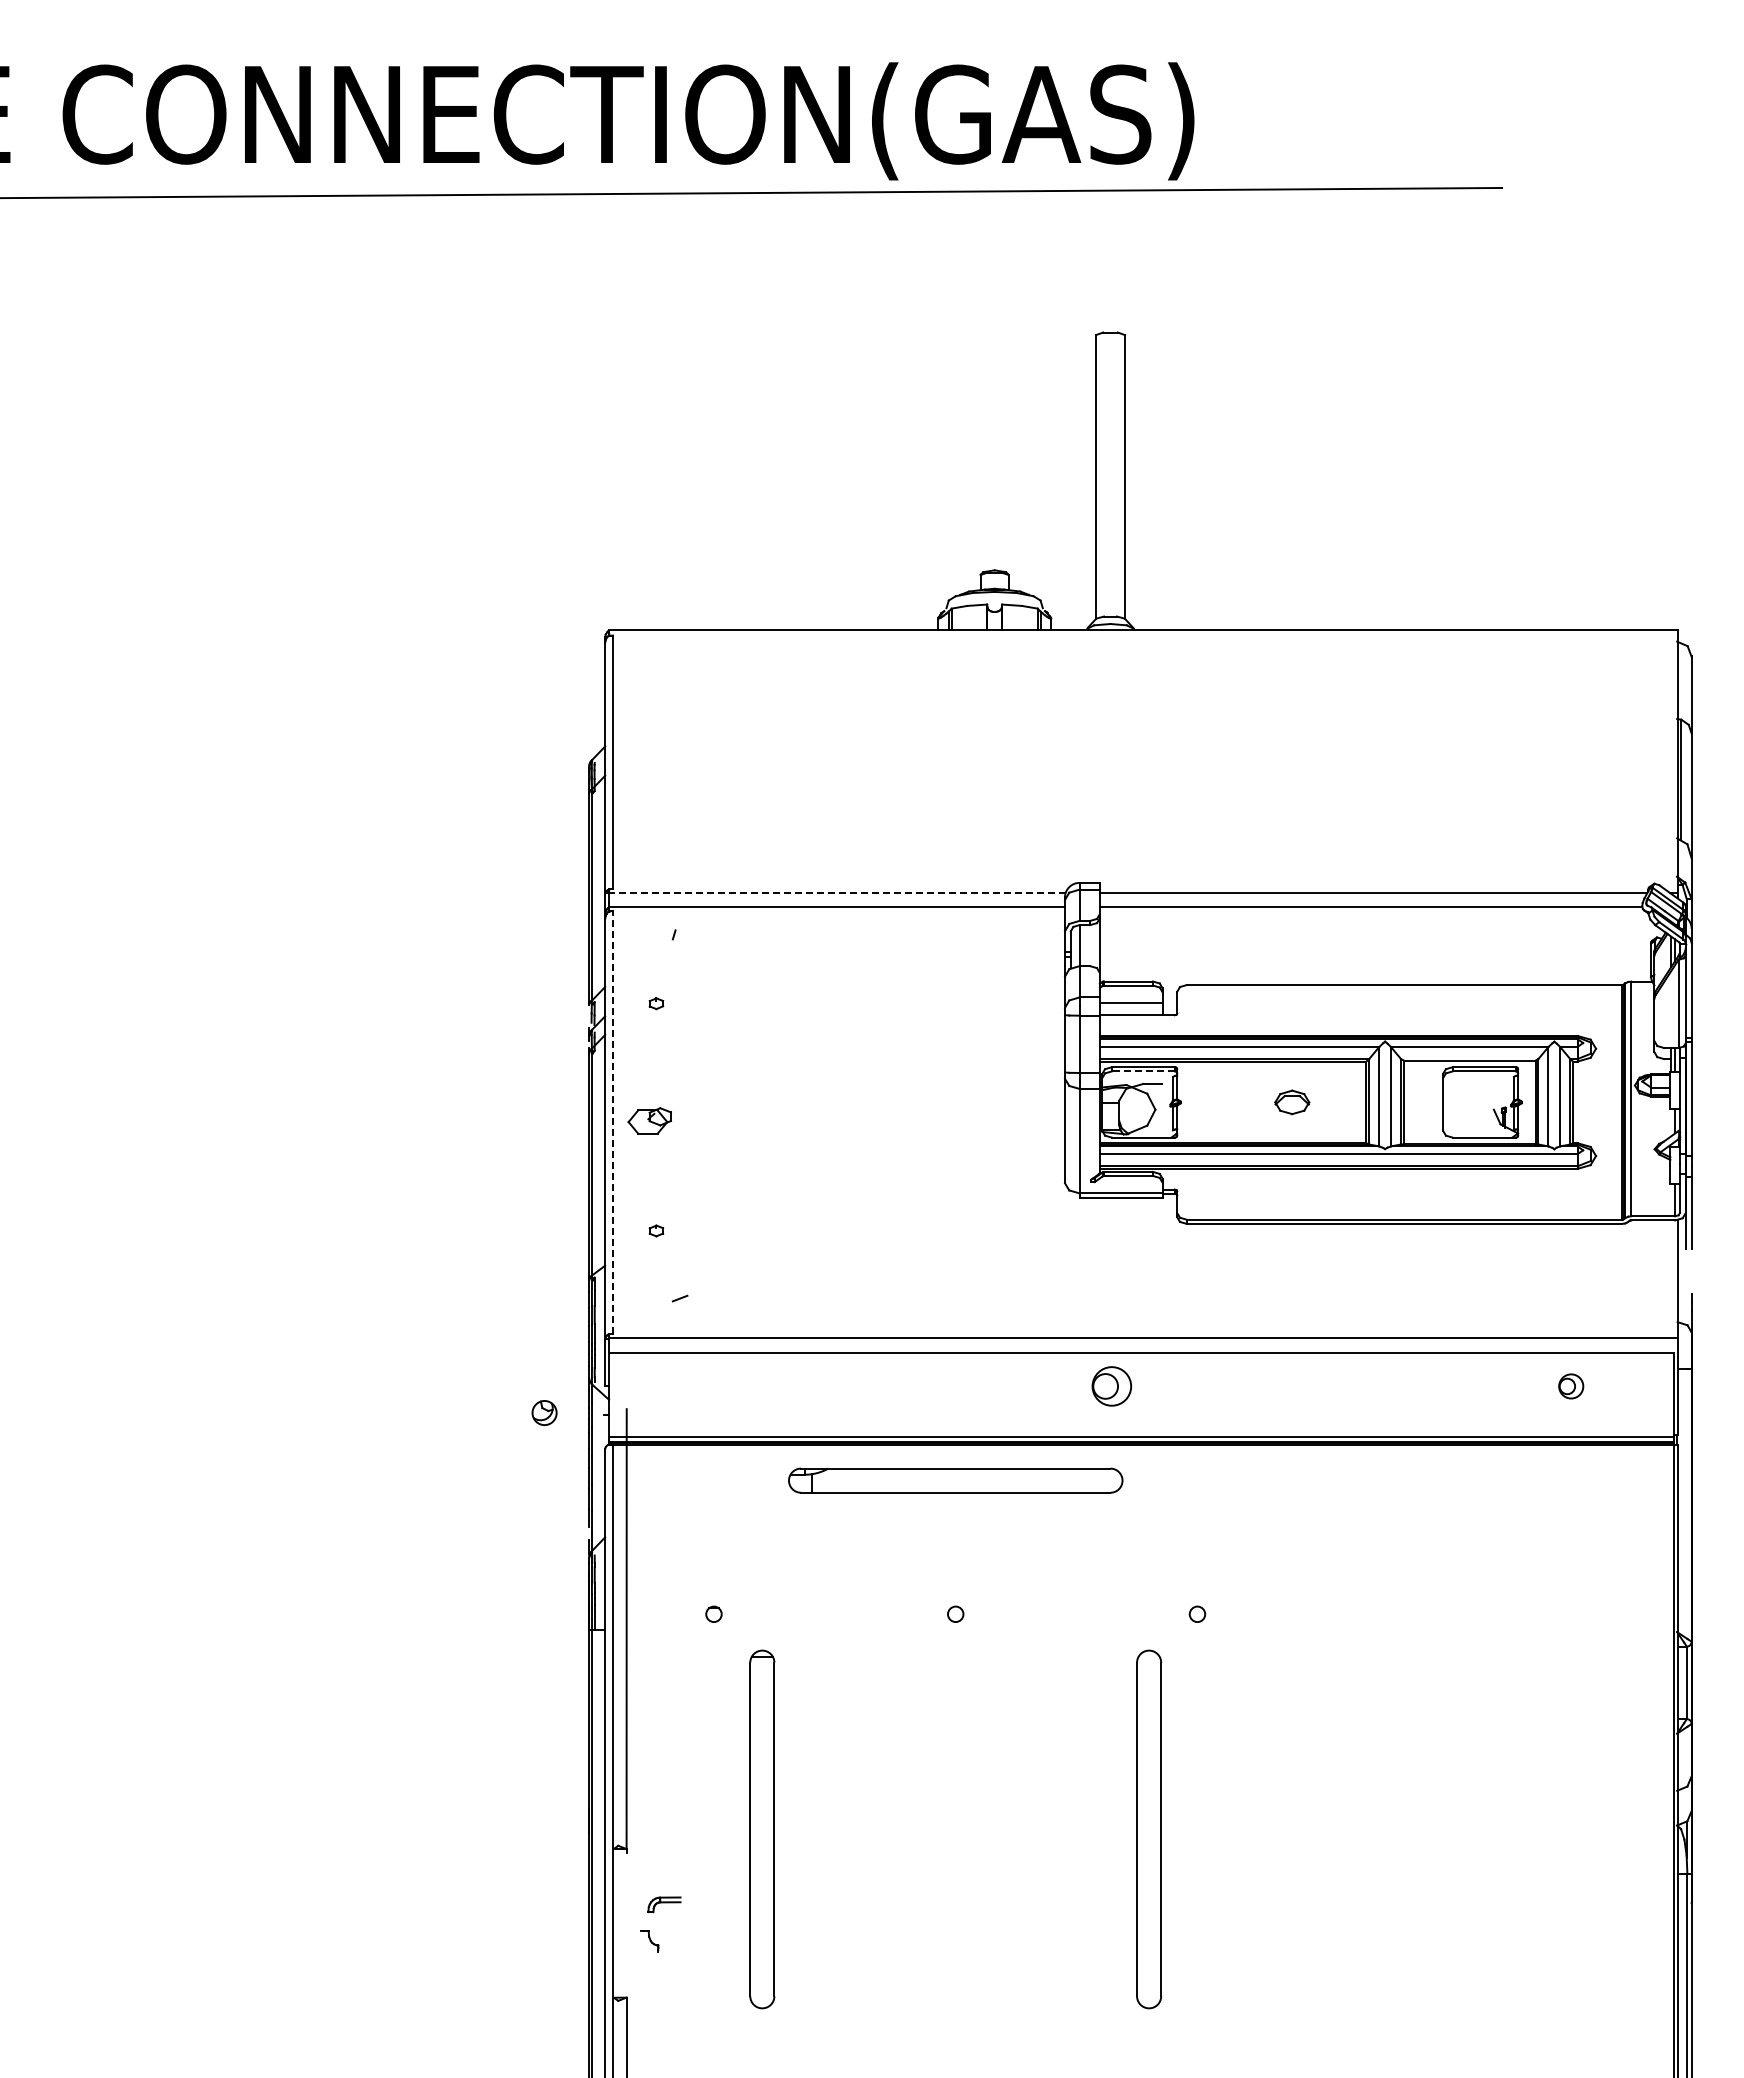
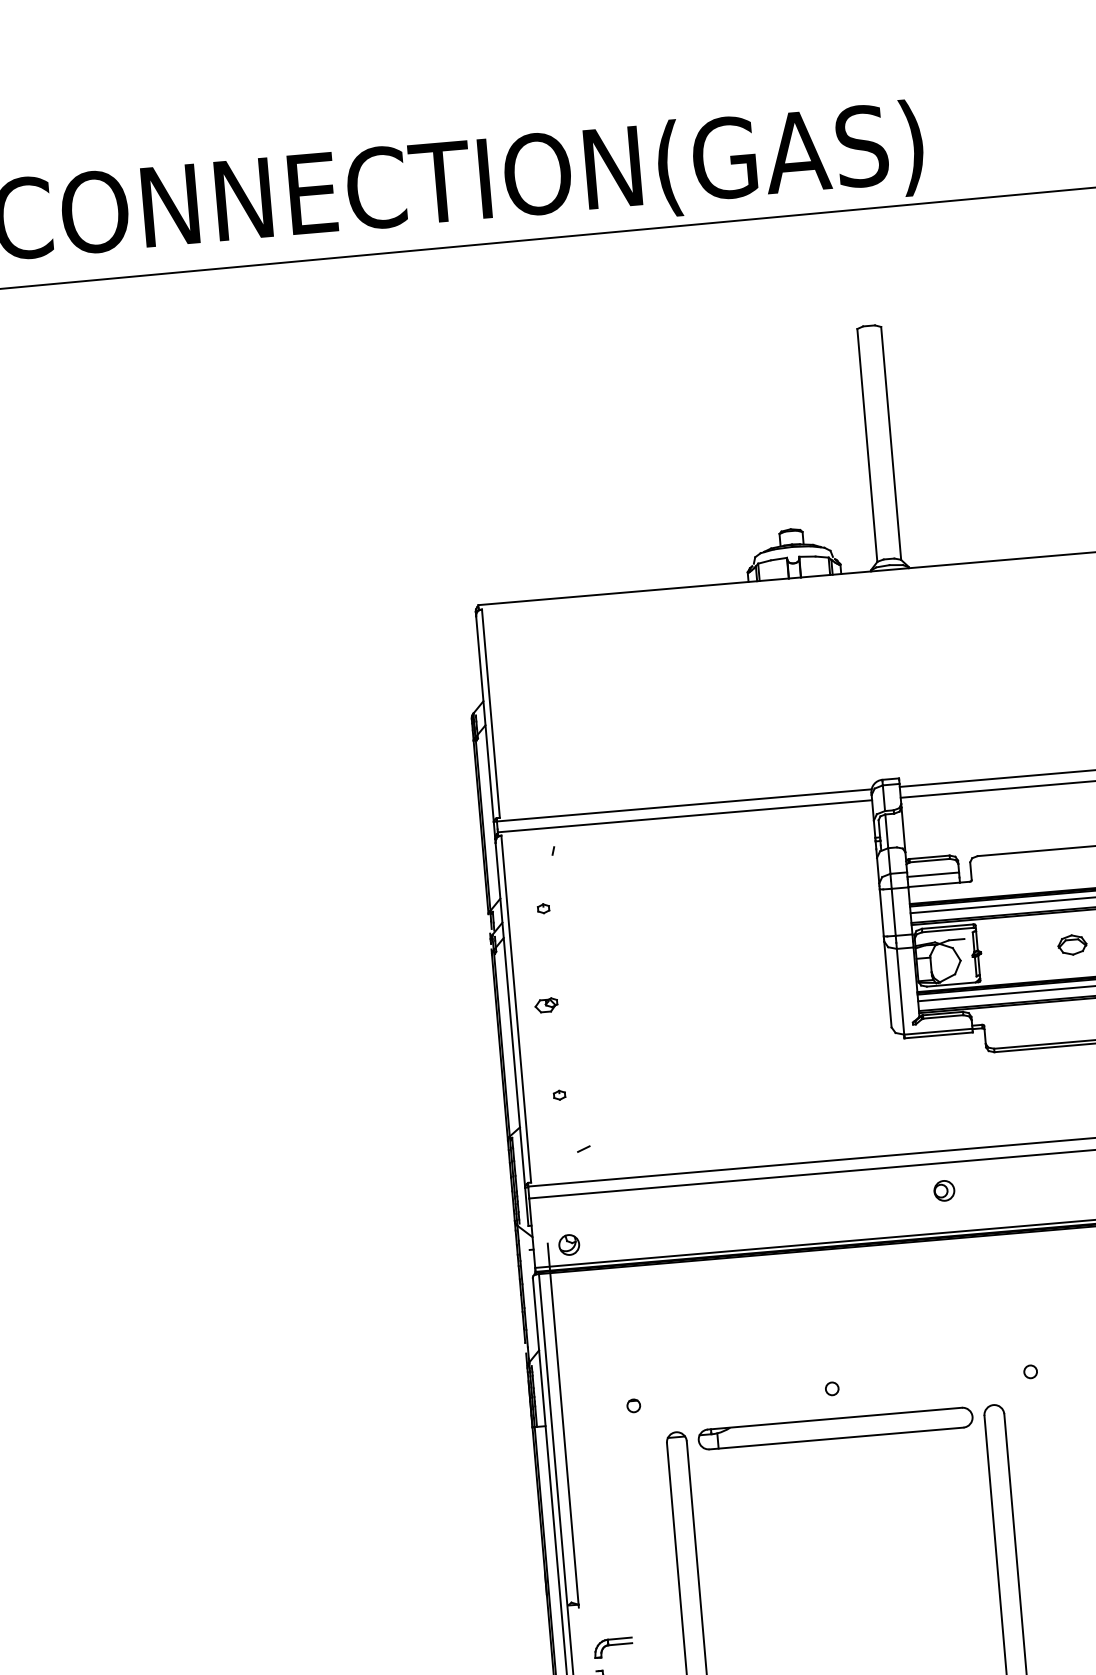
line: (836, 893) -> (683, 805), dashed -> solid
line: (1142, 1071) -> (947, 930), dashed -> solid
part: (649, 1120) -> (546, 1005), size x0.62
line: (612, 1121) -> (515, 1008), dashed -> solid
part: (1111, 1386) -> (944, 1190), size x0.62
part: (544, 1412) -> (569, 1244), moved
part: (955, 1480) -> (835, 1428), moved
part: (664, 1904) -> (613, 1647), size x1.43

